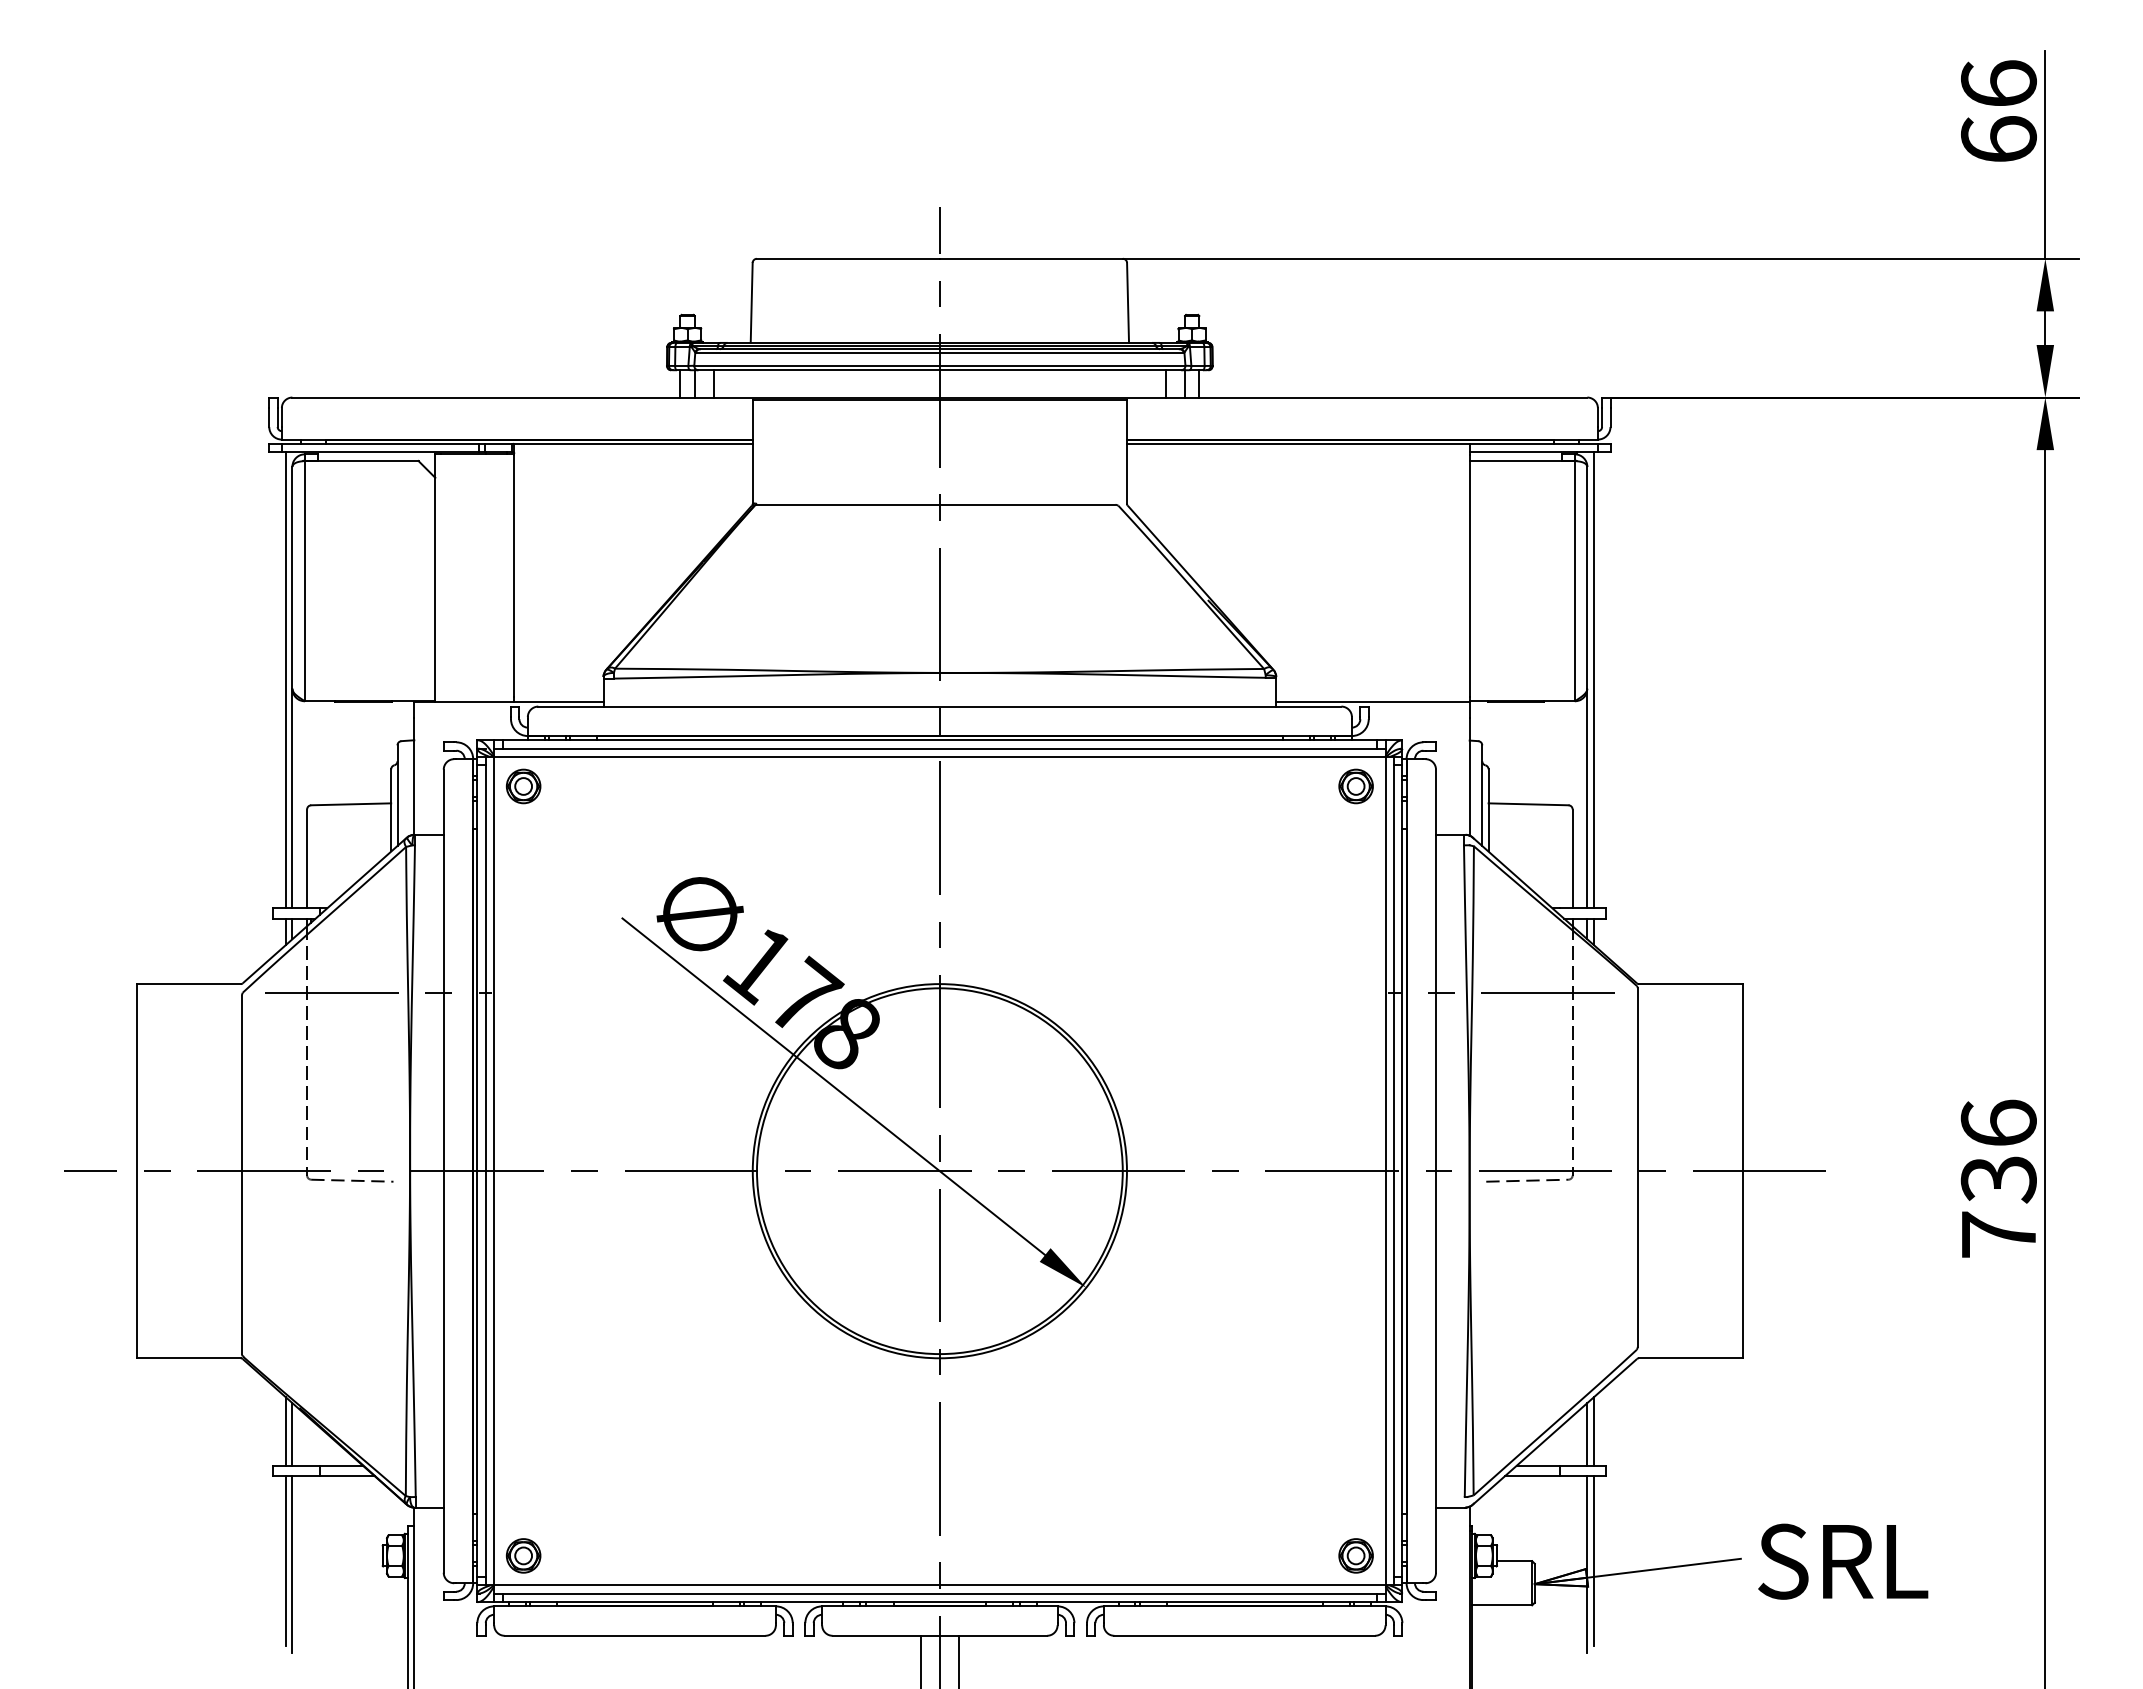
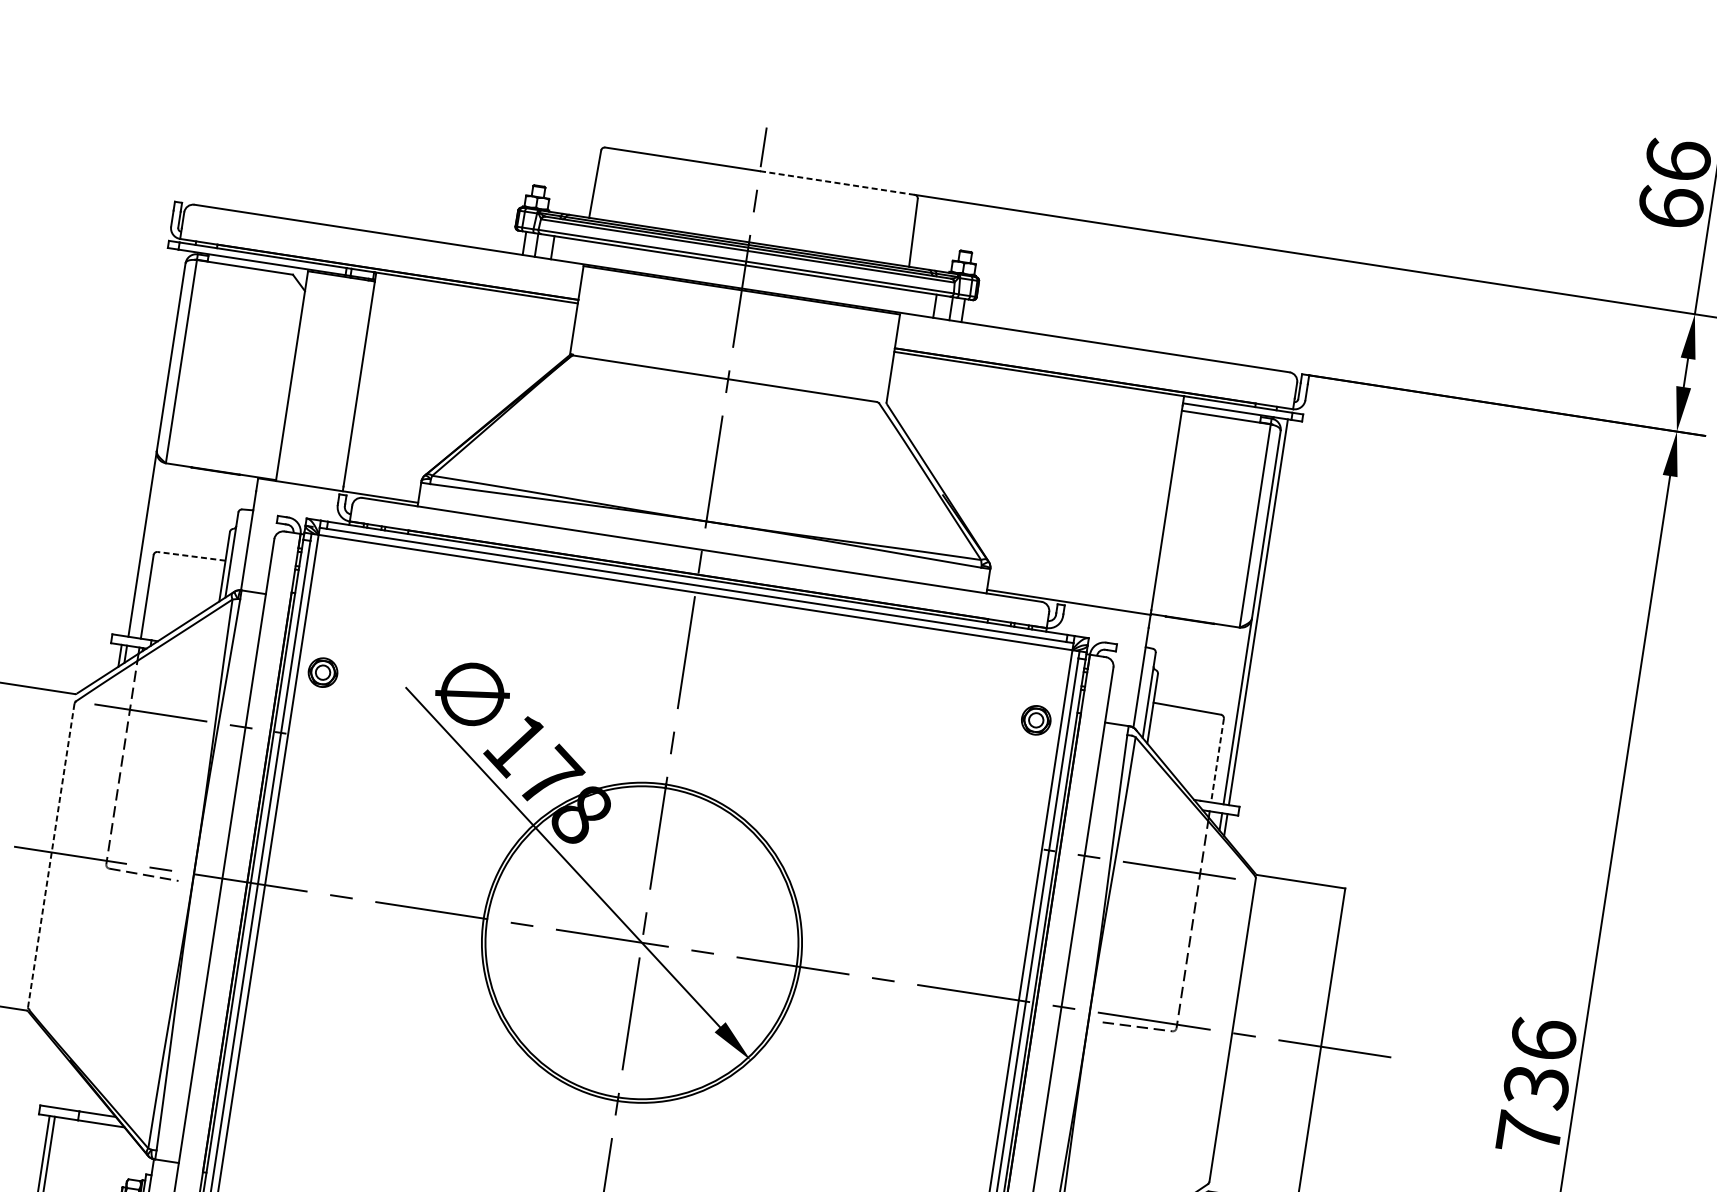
line: (1031, 258) -> (837, 182), solid -> dashed
line: (286, 680) -> (152, 443), removed
part: (523, 786) -> (322, 672), moved
part: (1355, 786) -> (1035, 720), moved
line: (350, 804) -> (191, 556), solid -> dashed
line: (1572, 859) -> (1217, 761), solid -> dashed
line: (241, 1175) -> (50, 856), solid -> dashed
line: (286, 1431) -> (55, 1078), removed
line: (292, 1434) -> (60, 1081), removed

